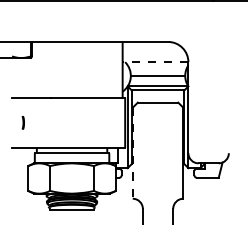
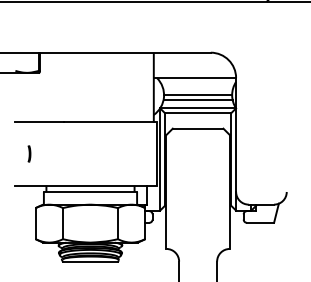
line: (155, 62) -> (194, 78), dashed -> solid
line: (157, 80) -> (197, 100), added
line: (132, 152) -> (166, 191), dashed -> solid

